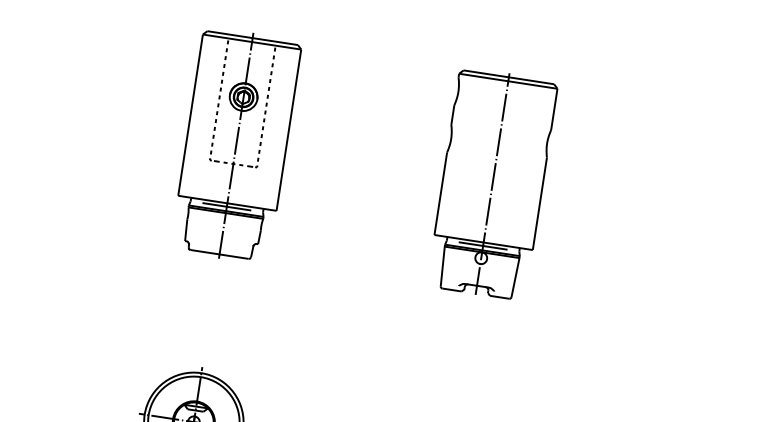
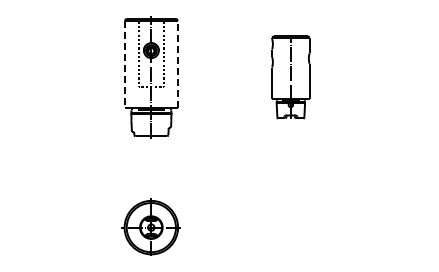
line: (190, 115) -> (124, 64), solid -> dashed
line: (289, 130) -> (178, 64), solid -> dashed
part: (492, 183) -> (290, 76), size x0.7

